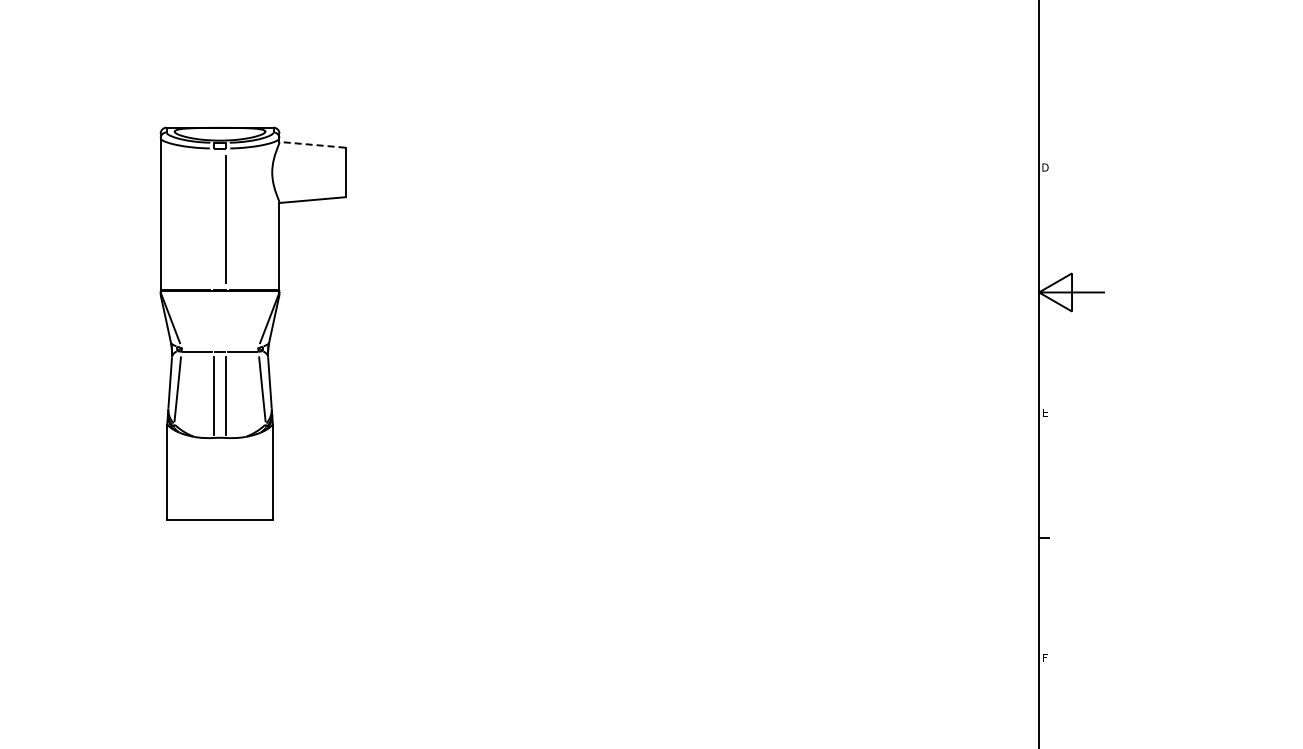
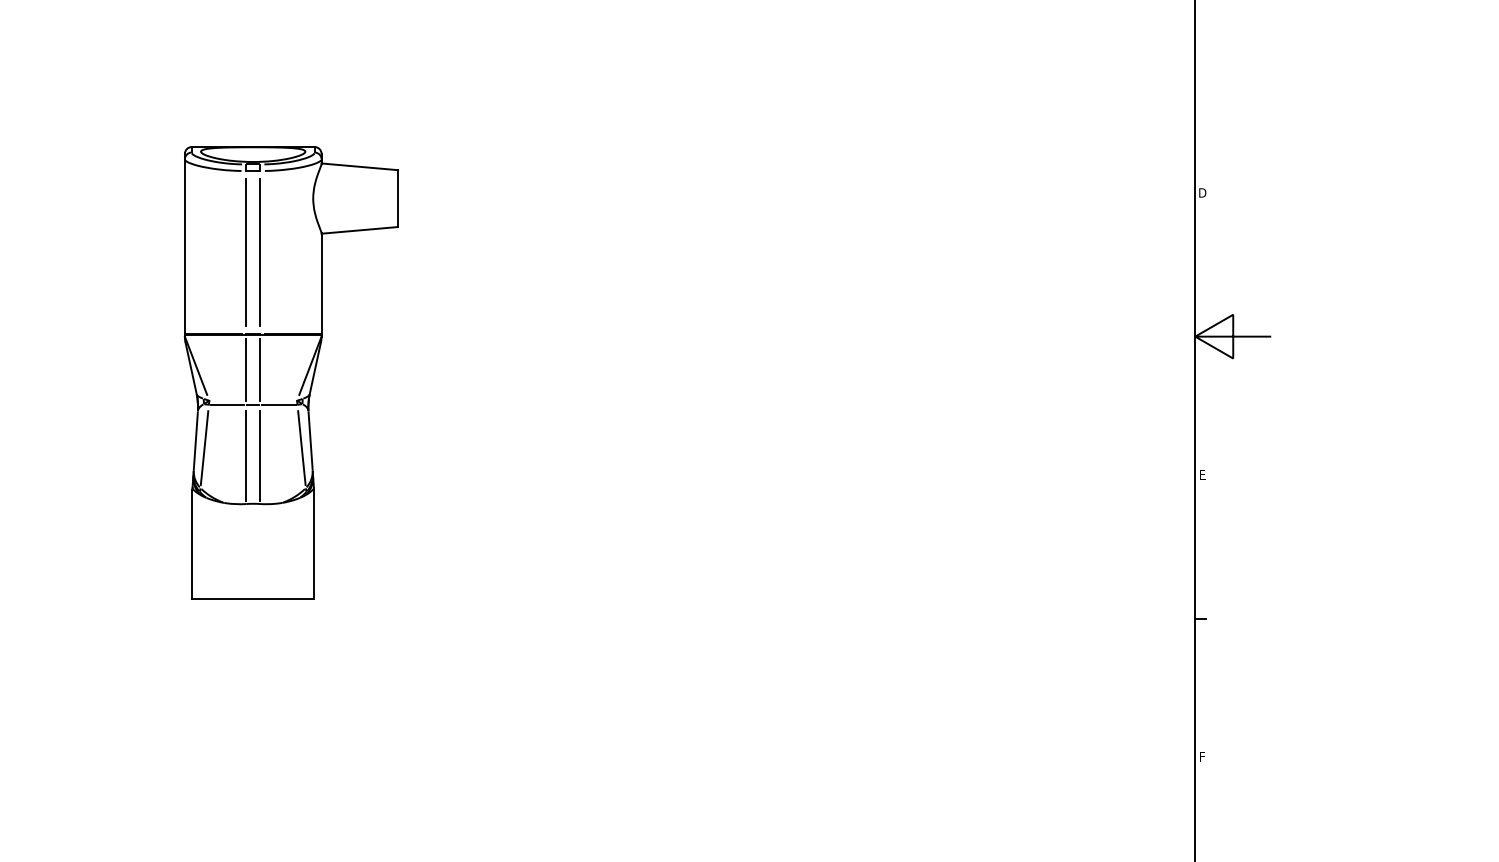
line: (312, 144) -> (359, 166), dashed -> solid
line: (214, 218) -> (246, 251), added
line: (214, 321) -> (246, 370), added
line: (226, 321) -> (260, 370), added

